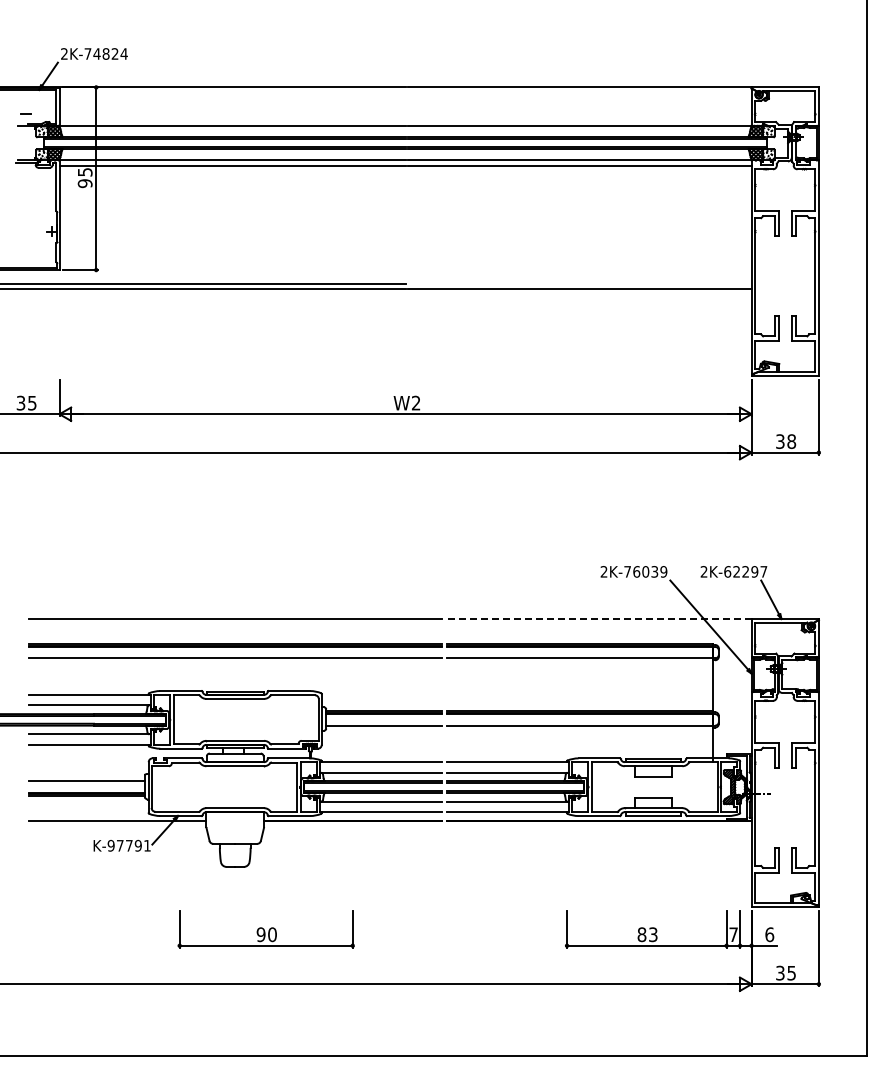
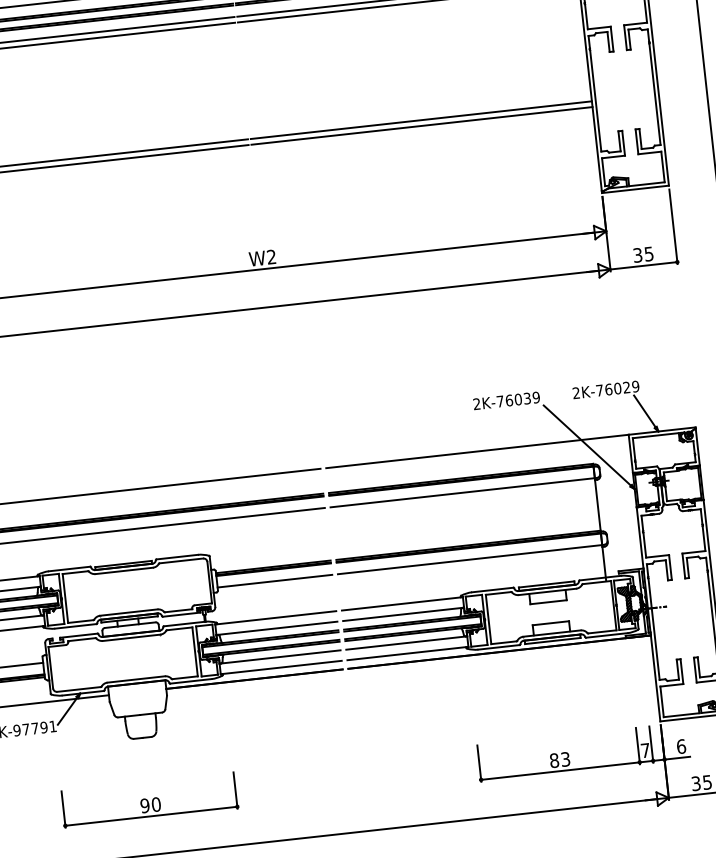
line: (579, 283) -> (420, 120), added
text: (791, 441) -> (648, 253), 38 -> 35
text: (745, 571) -> (617, 388), 2K-62297 -> 2K-76029
line: (598, 618) -> (476, 451), dashed -> solid
part: (265, 929) -> (148, 800), moved

